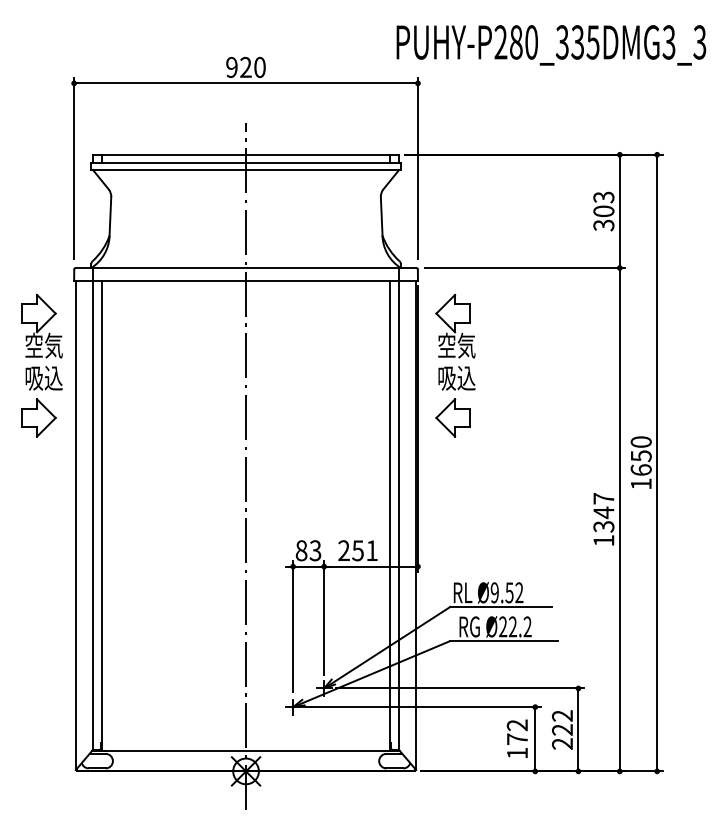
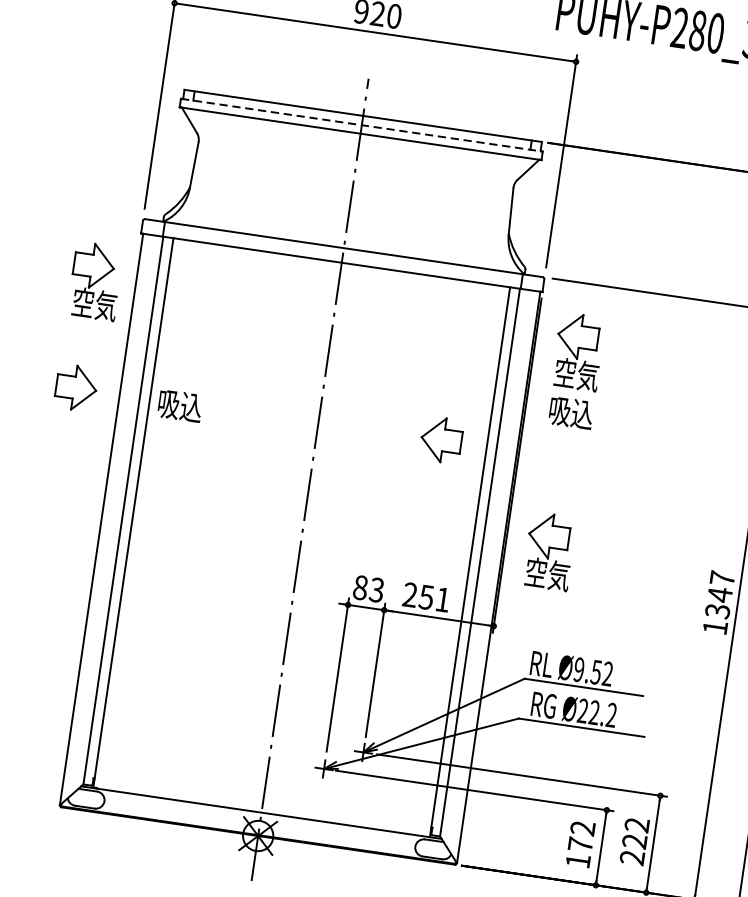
line: (246, 162) -> (362, 125), solid -> dashed
text: (43, 378) -> (179, 406), moved
part: (452, 417) -> (440, 439), moved
part: (455, 496) -> (549, 550), added

